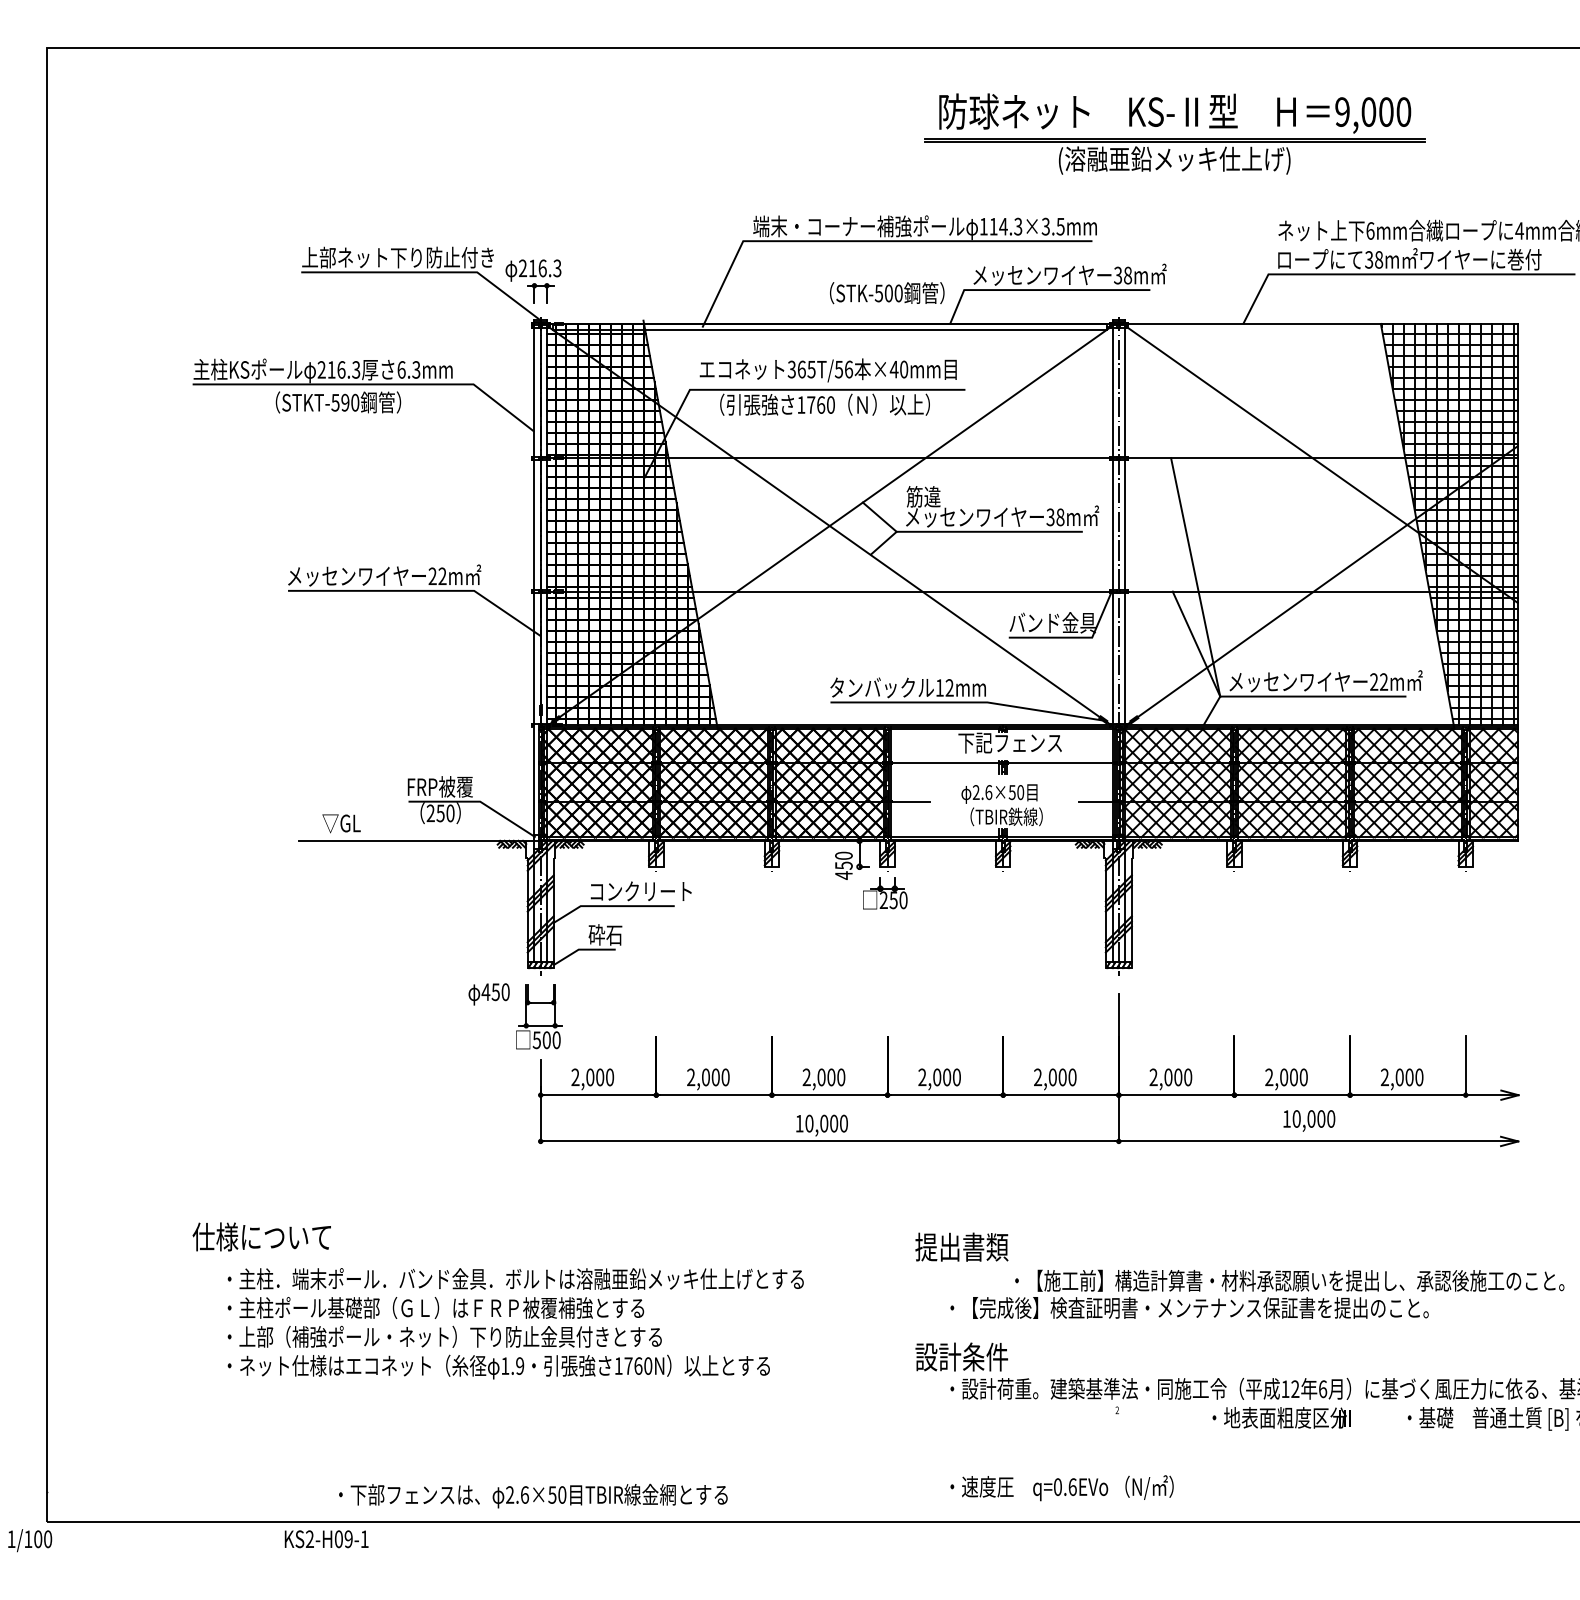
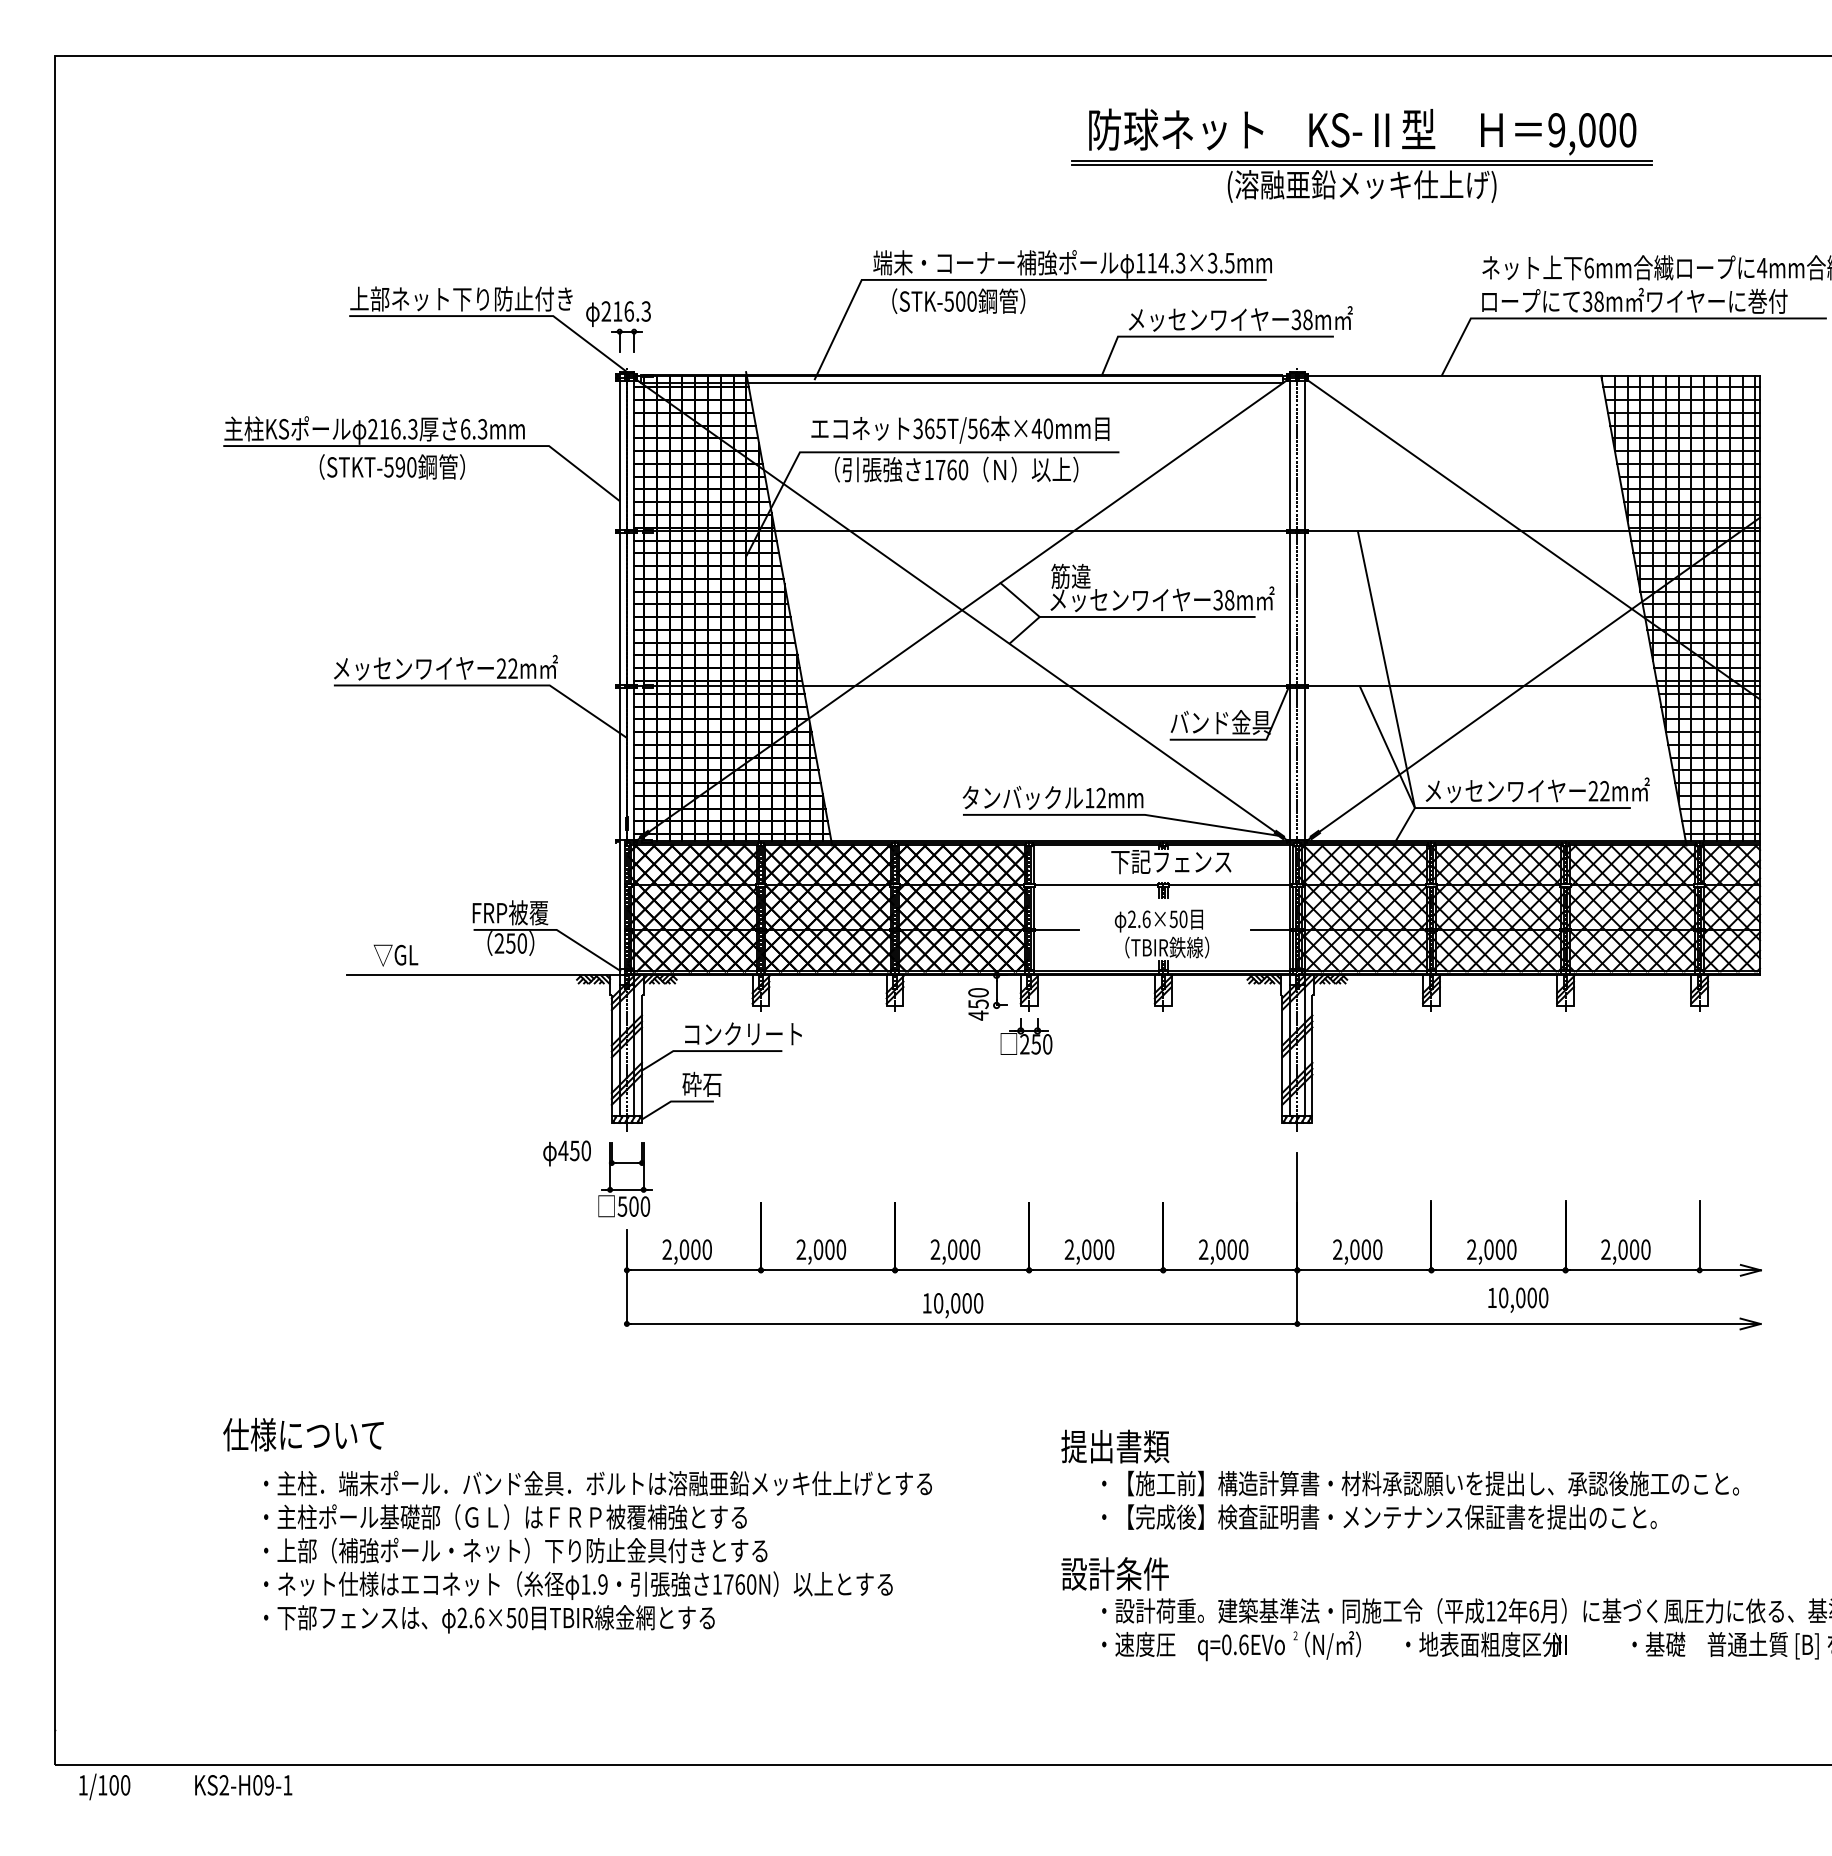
text: (887, 292) -> (958, 300), moved
text: (1289, 1280) -> (1420, 1483), moved
text: (1062, 1488) -> (1231, 1646), moved
text: (533, 1496) -> (489, 1619), moved
text: (326, 1539) -> (243, 1785), moved
text: (29, 1540) -> (104, 1786), moved

